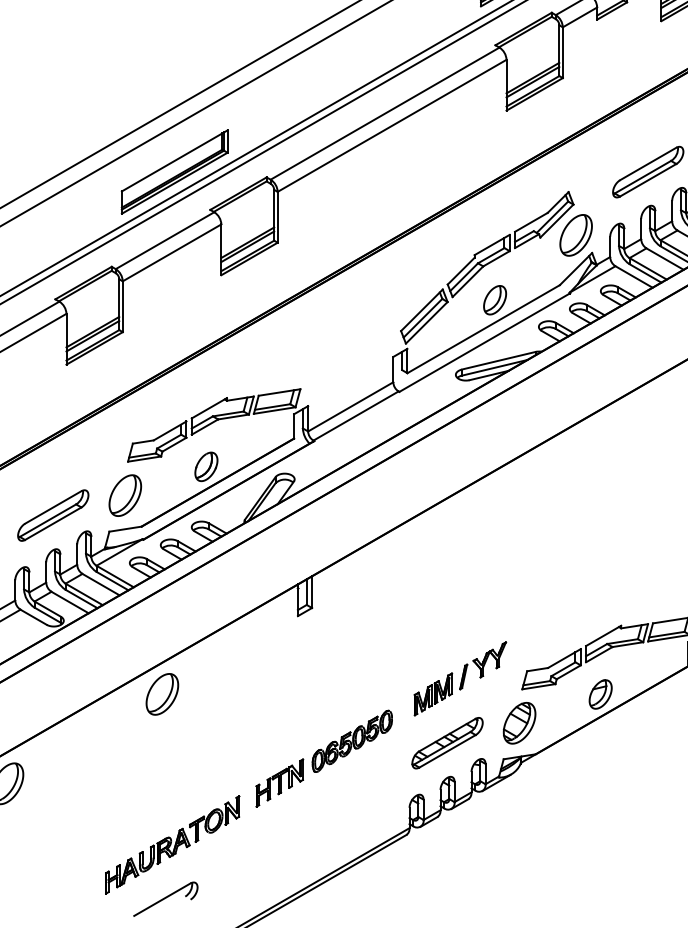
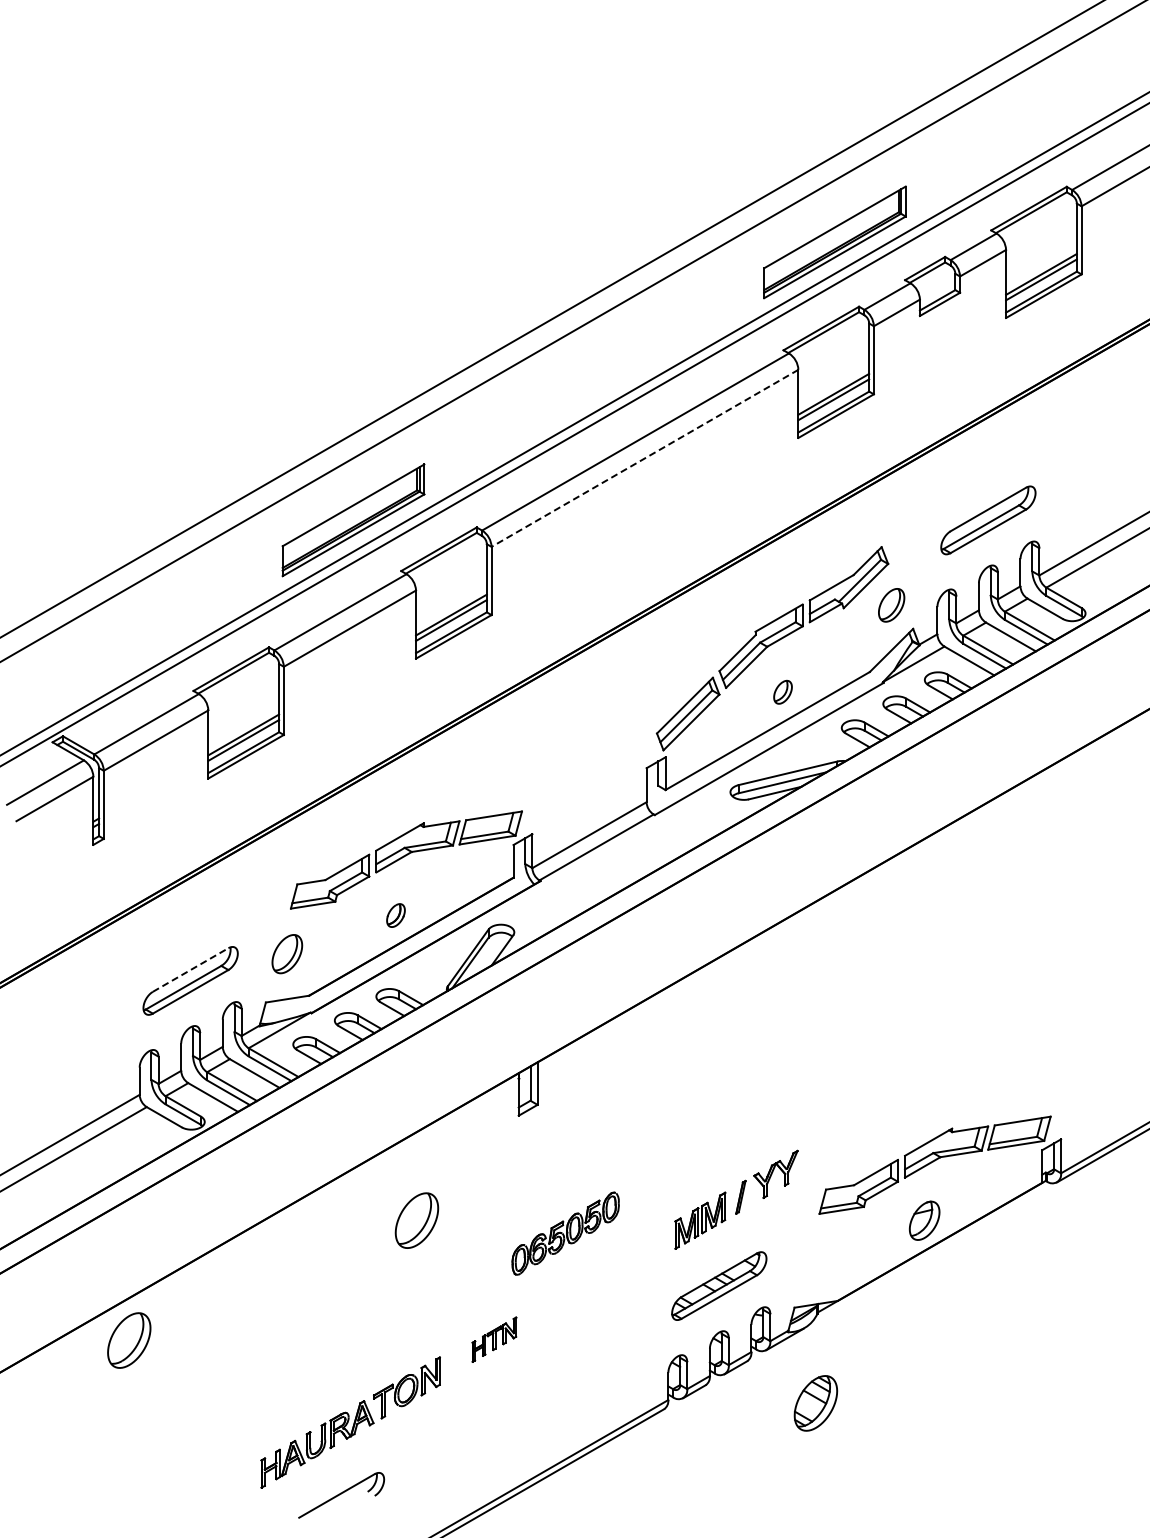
line: (391, 125) -> (644, 458), solid -> dashed
part: (575, 235) -> (891, 605), size x0.6
part: (494, 300) -> (782, 692), size x0.6
part: (206, 466) -> (395, 915), size x0.6
part: (125, 495) -> (287, 953), size x0.7
line: (53, 507) -> (190, 970), solid -> dashed
part: (162, 694) -> (416, 1220), moved
part: (519, 723) -> (815, 1403), moved
part: (352, 741) -> (565, 1233), moved
part: (279, 783) -> (494, 1339), size x0.7

